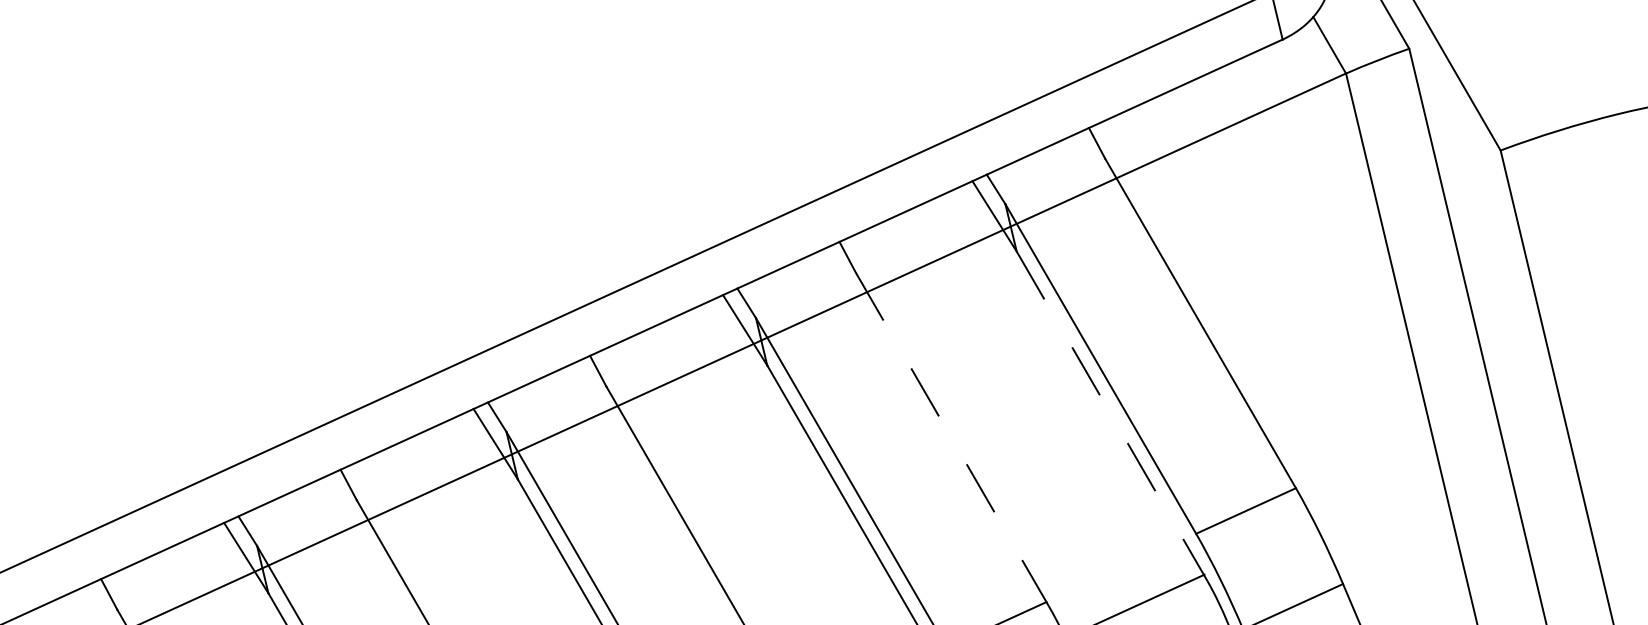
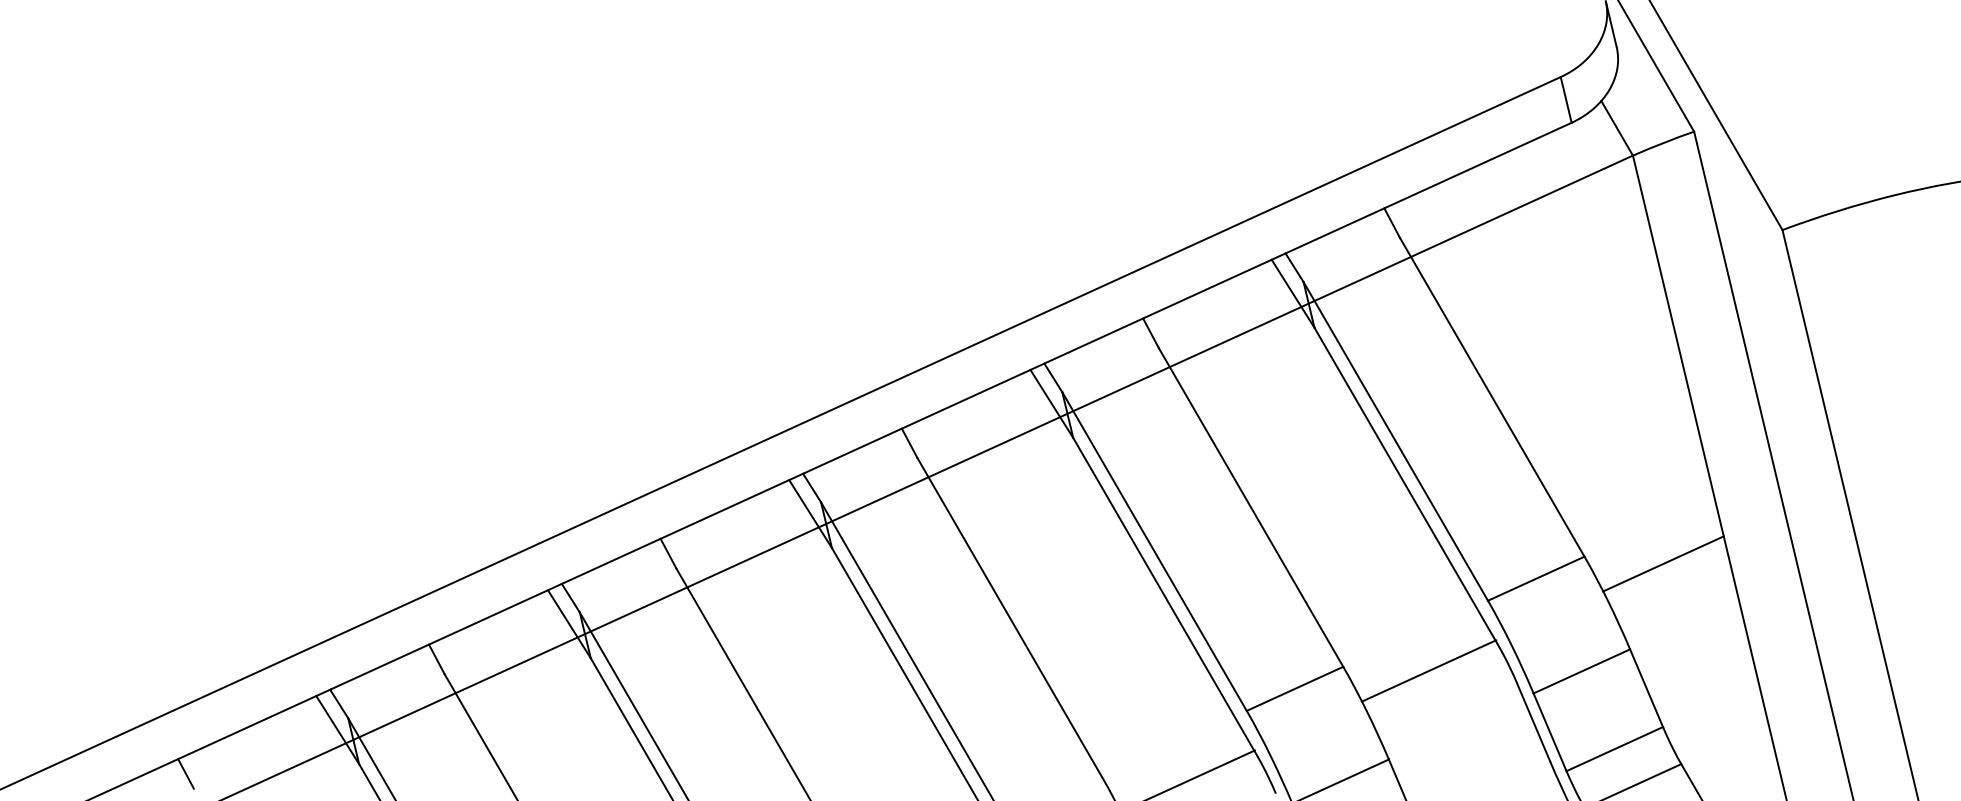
line: (1111, 416) -> (1406, 487), dashed -> solid
line: (951, 437) -> (1251, 507), dashed -> solid
line: (1377, 495) -> (1663, 563), added

